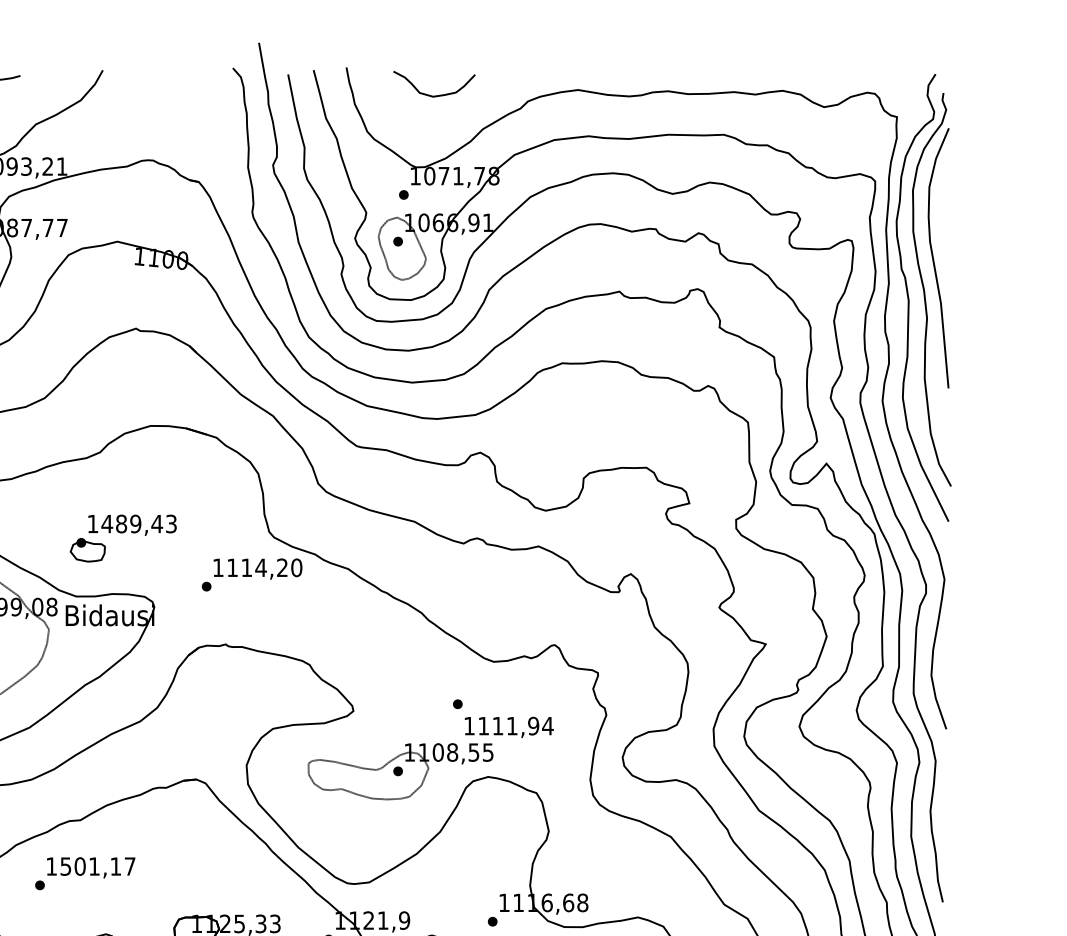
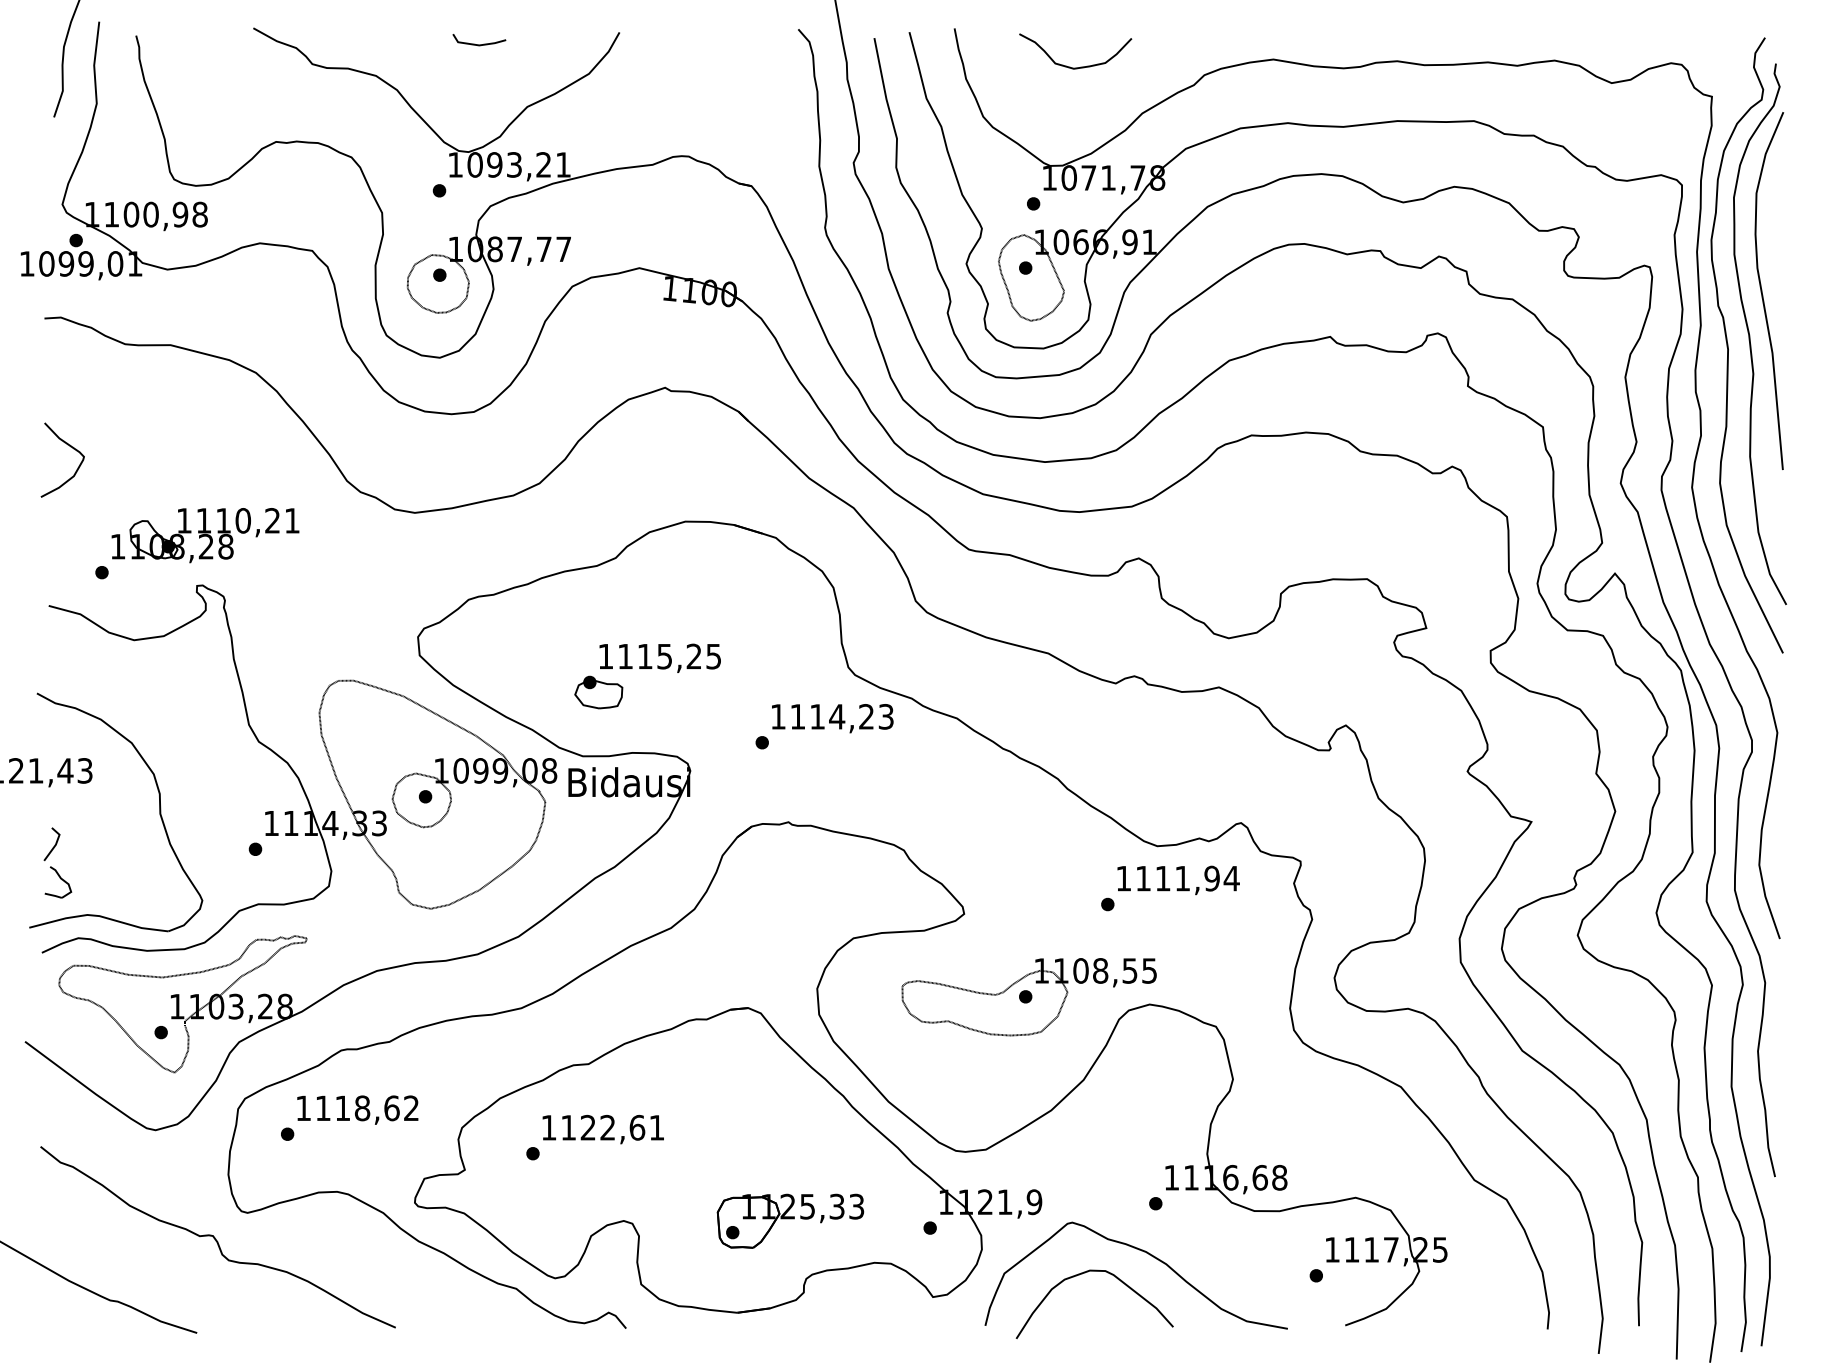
text: (139, 523) -> (669, 656), 1489,43 -> 1115,25
text: (296, 567) -> (885, 716), 1114,20 -> 1114,23
text: (509, 727) -> (1178, 880), moved
text: (97, 866) -> (612, 1127), 1501,17 -> 1122,61

